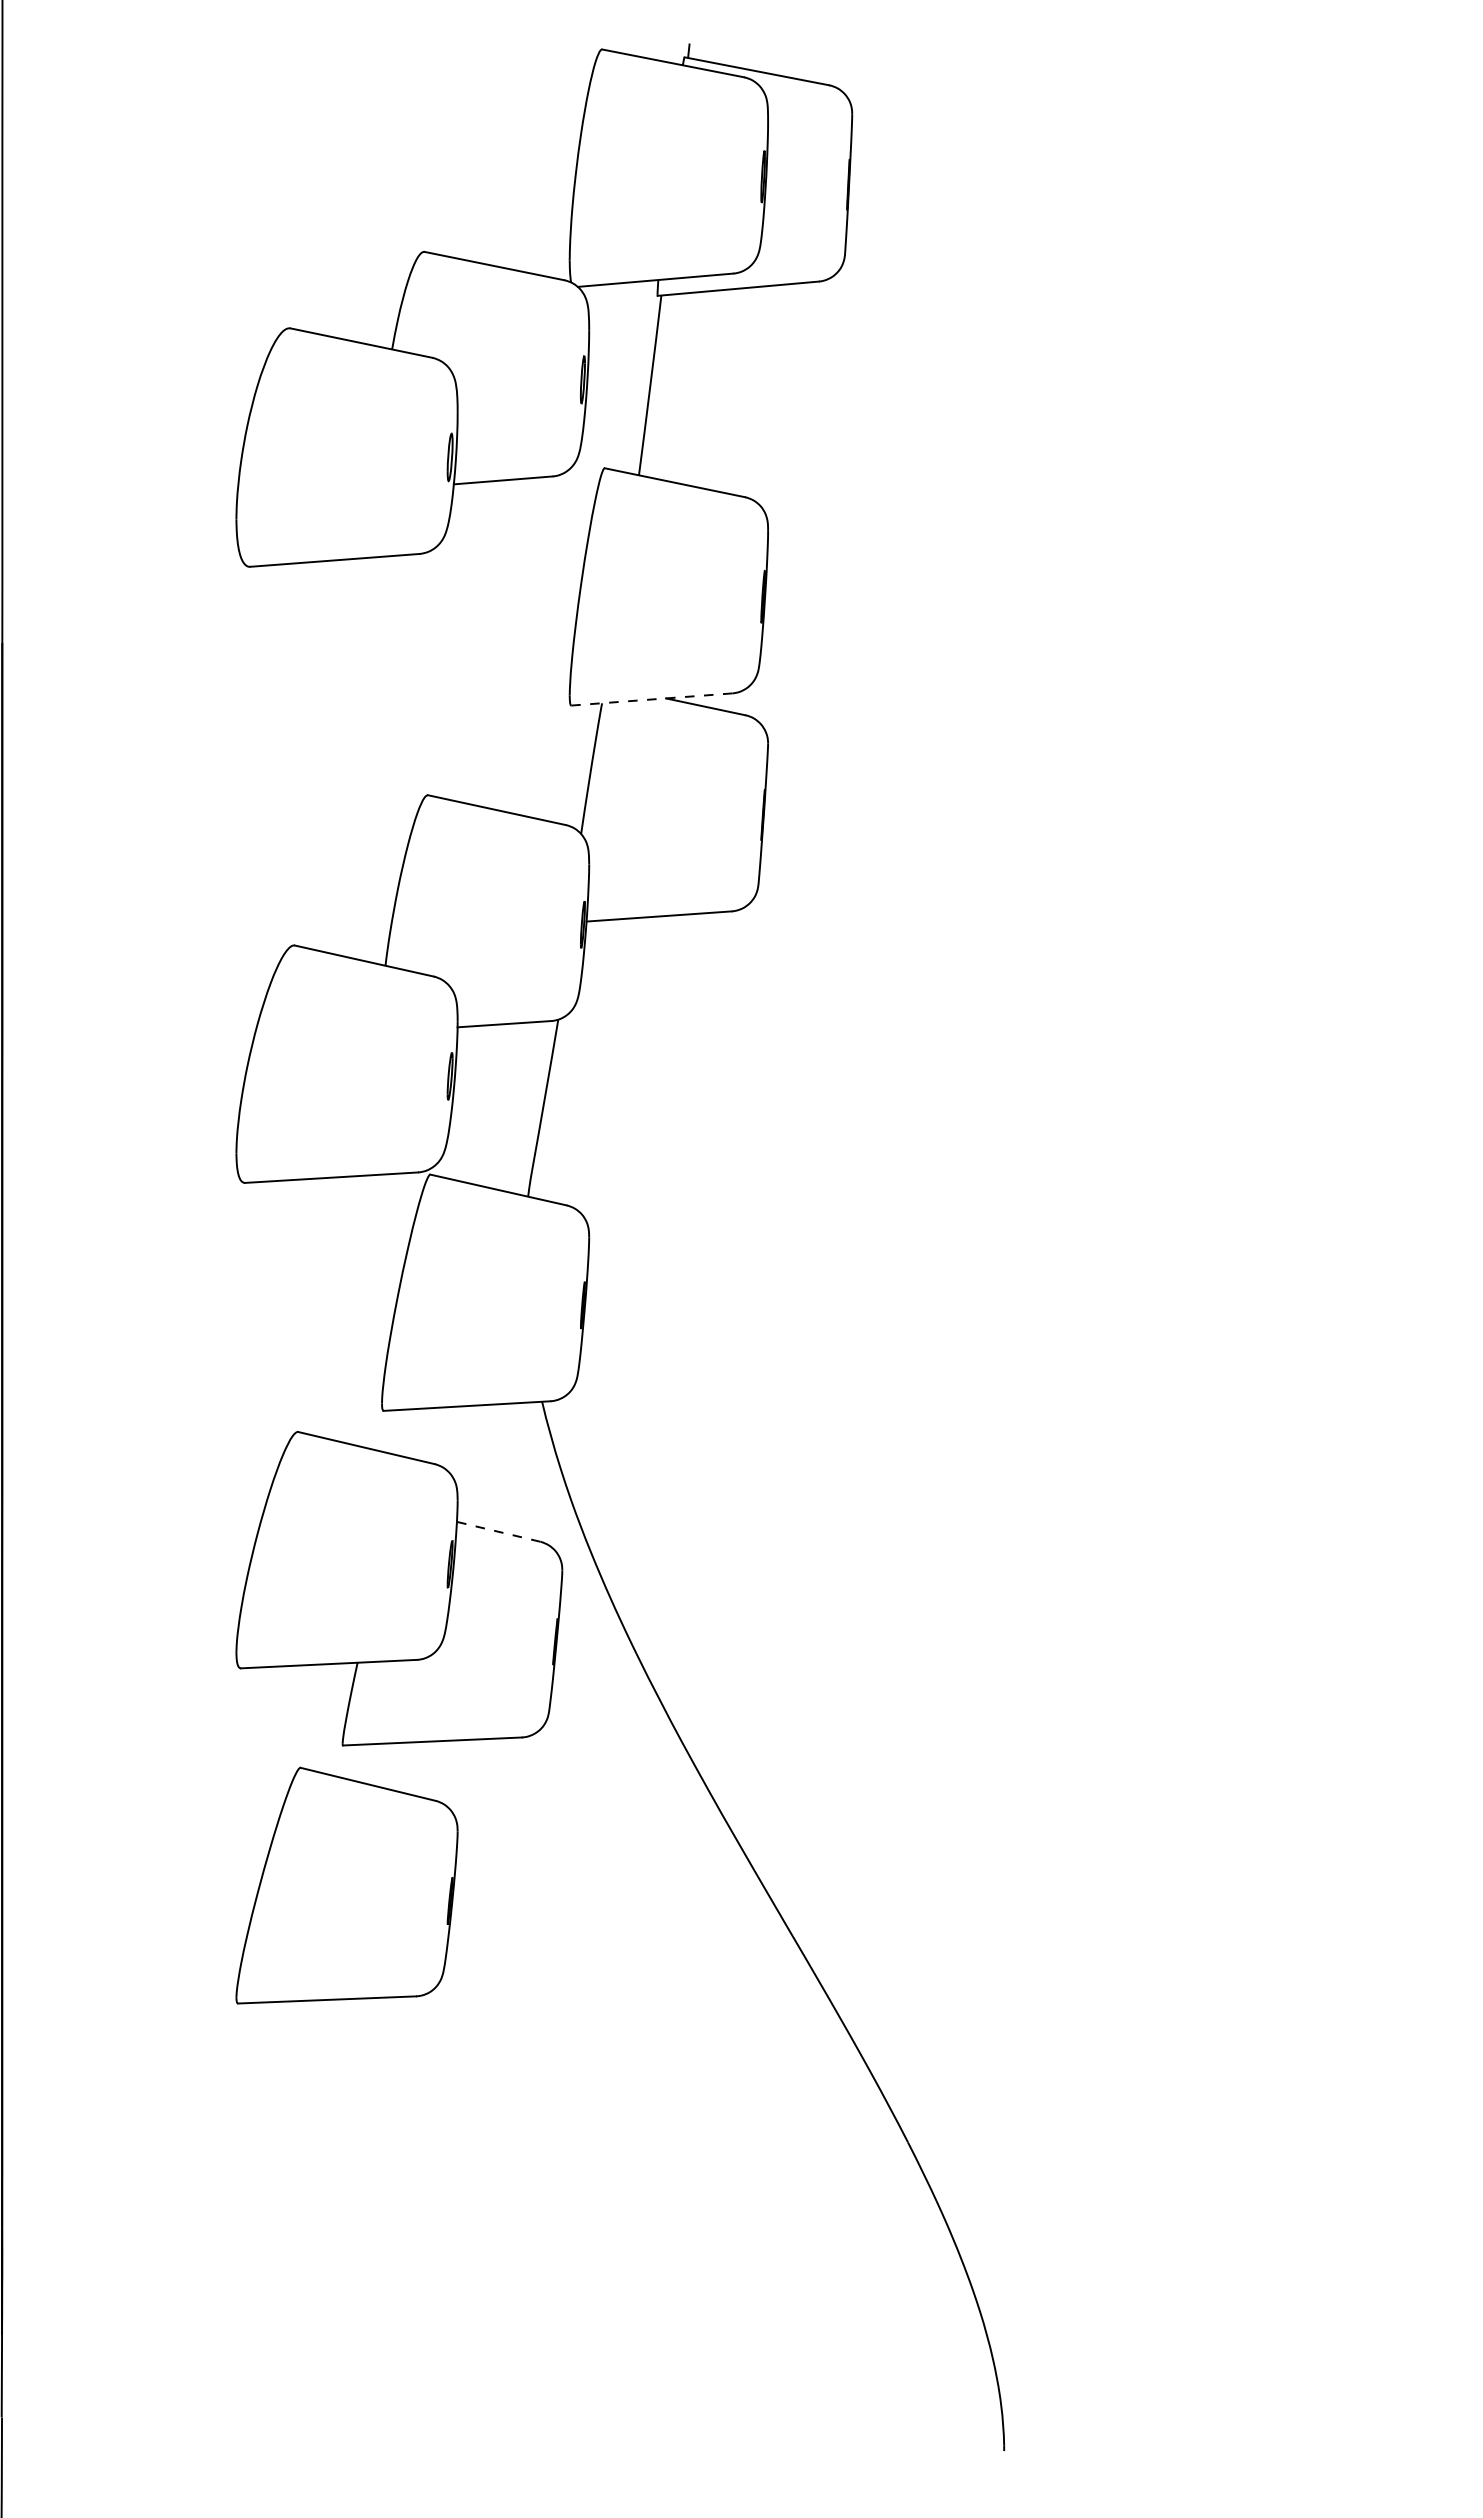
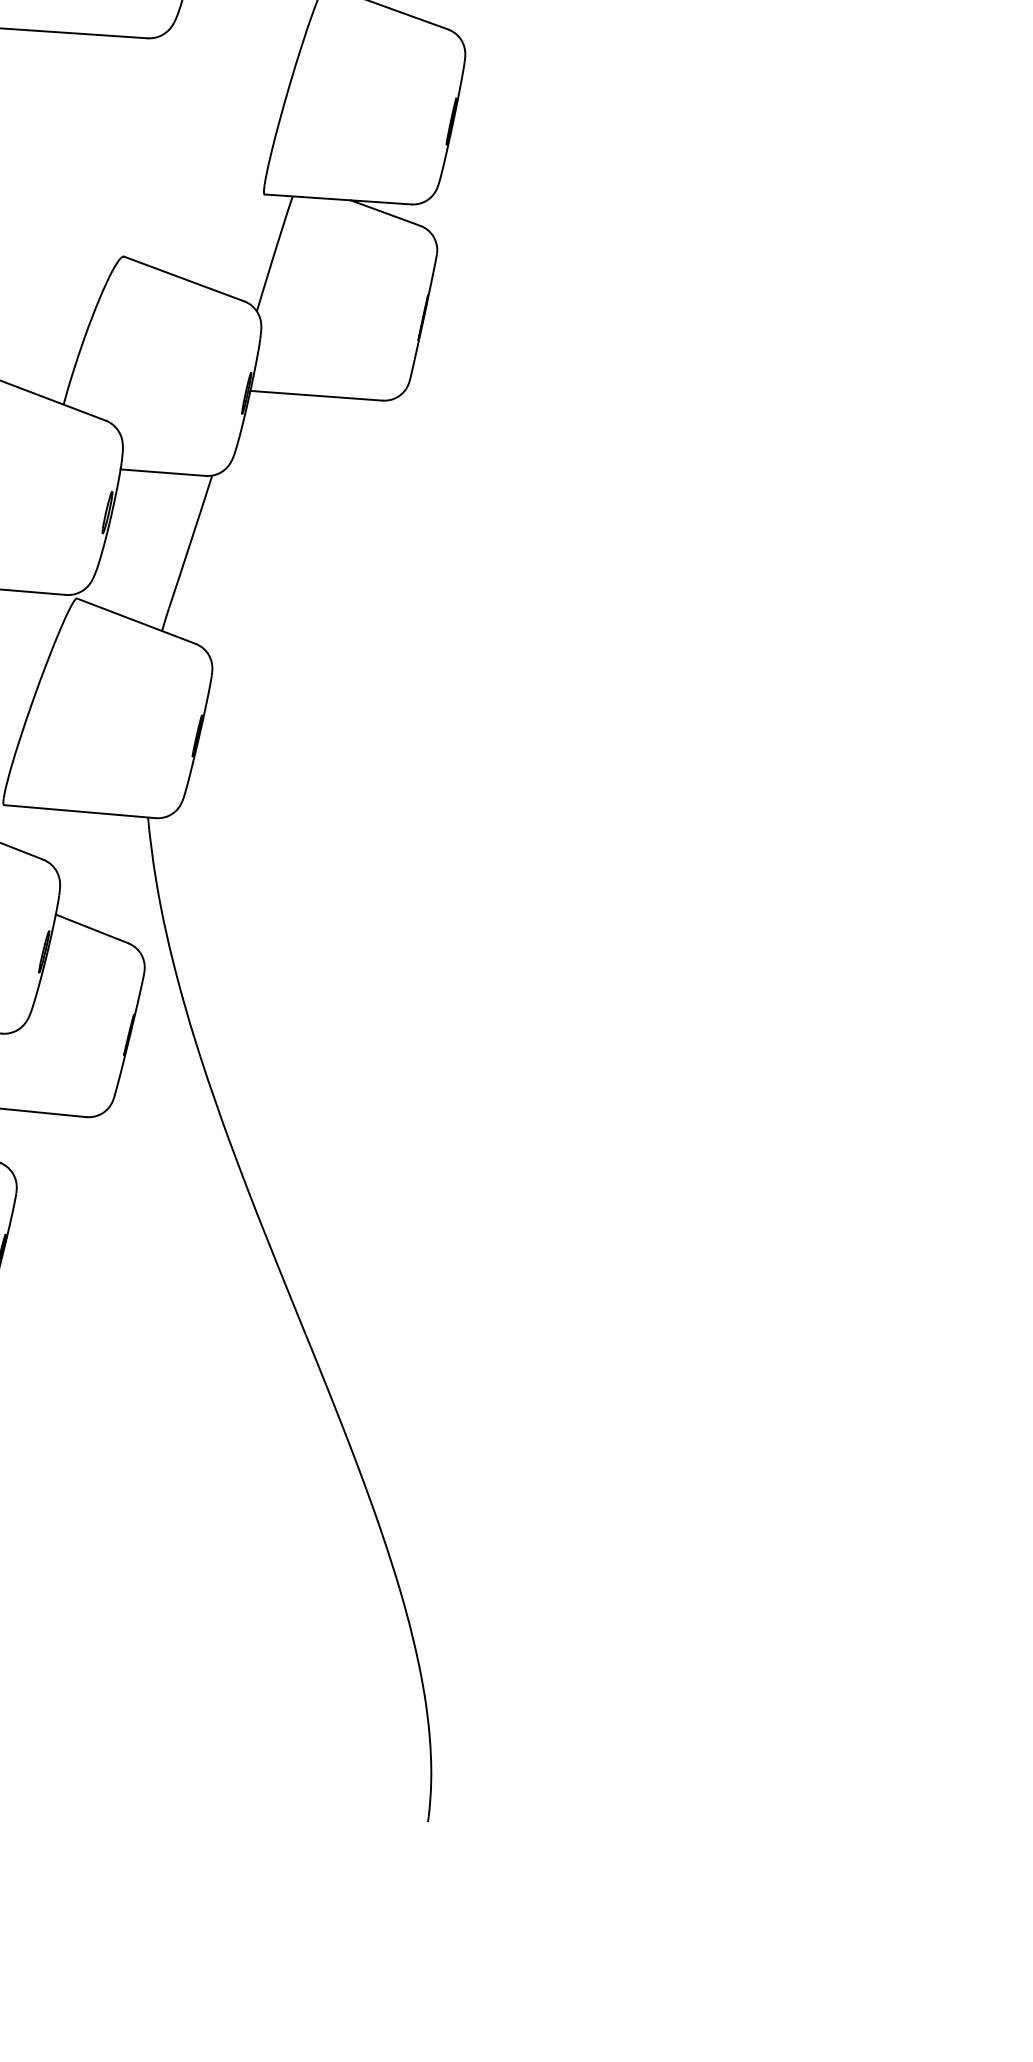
line: (651, 699) -> (337, 199), dashed -> solid
line: (498, 1531) -> (92, 928), dashed -> solid

